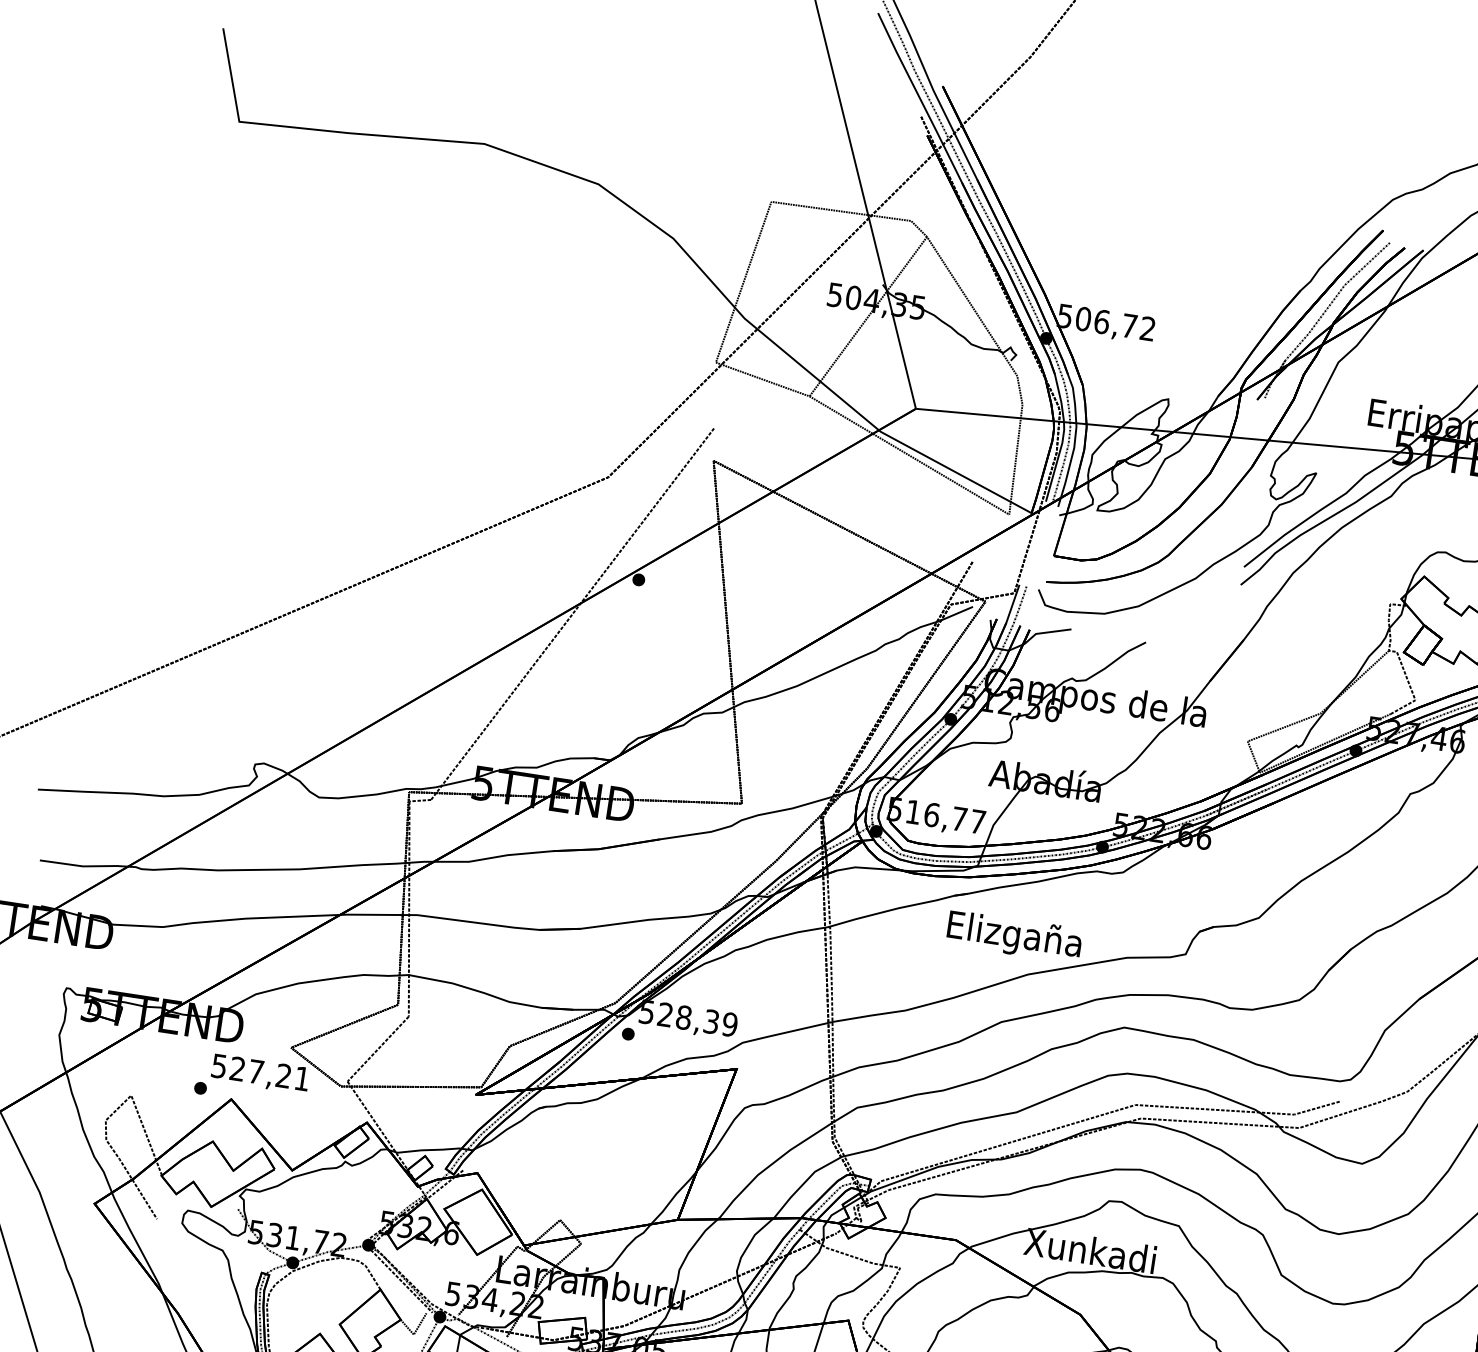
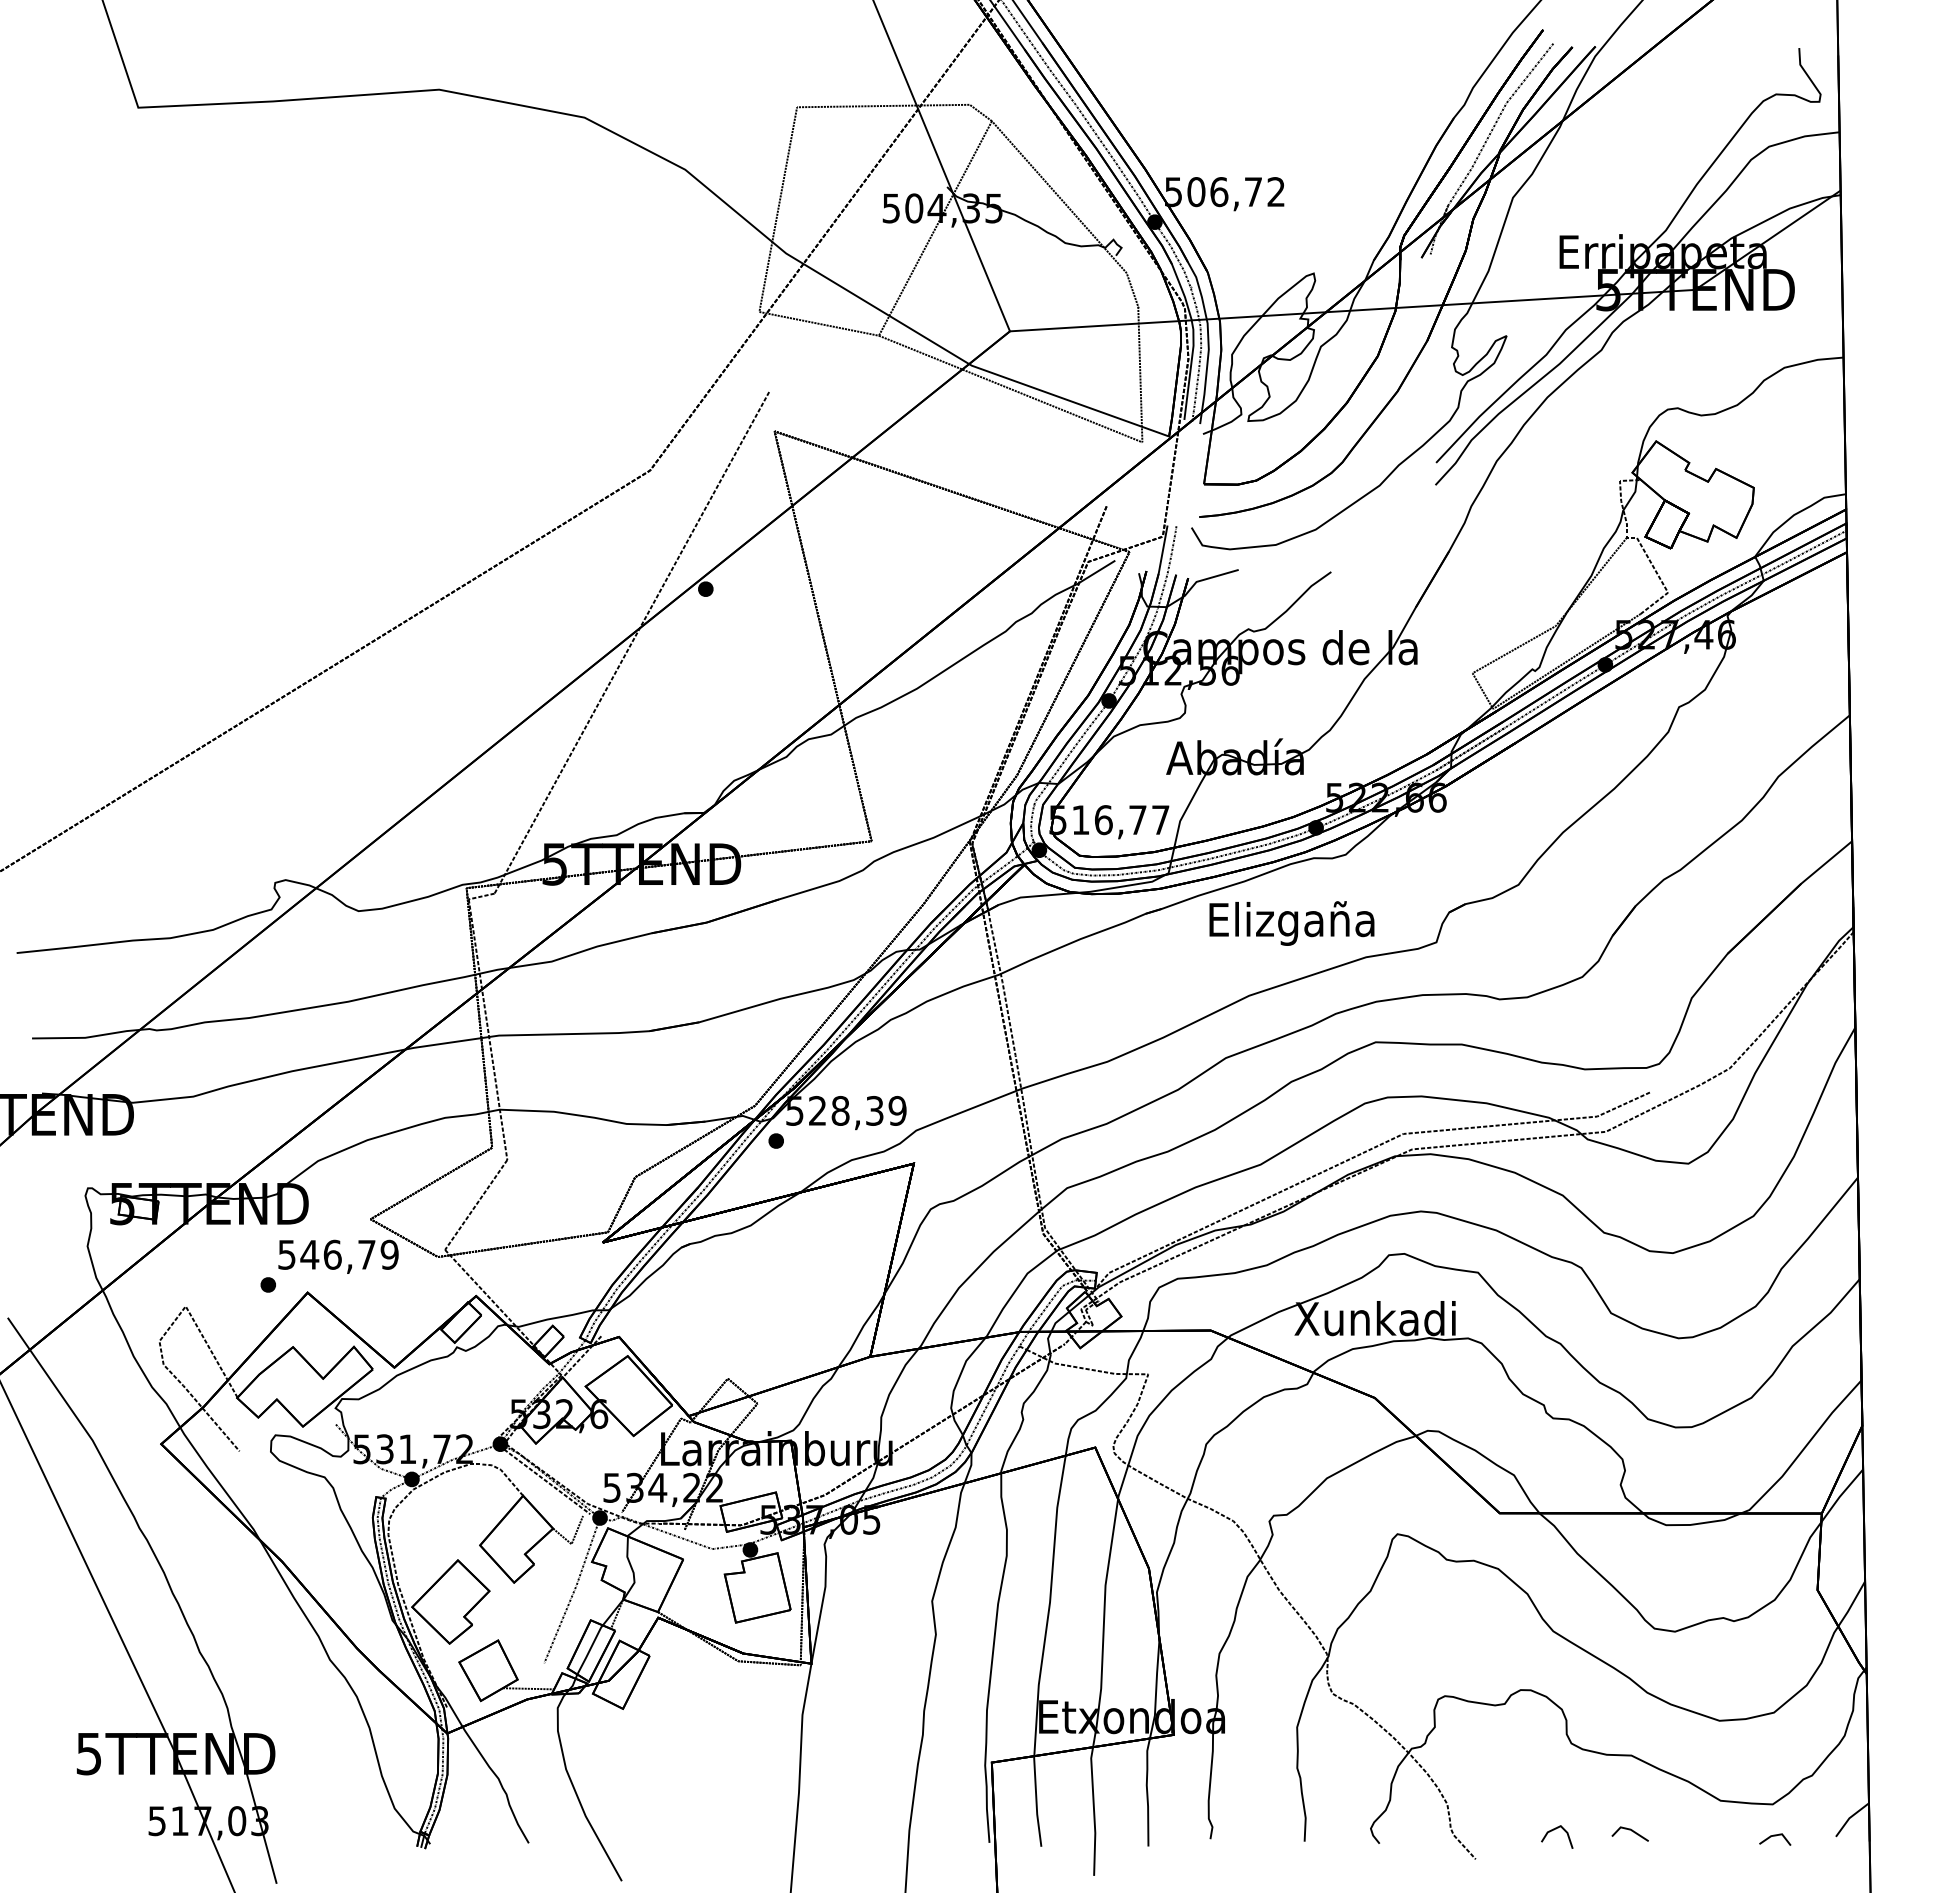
text: (1014, 936) -> (1291, 923), moved
text: (269, 1073) -> (349, 1254), 527,21 -> 546,79

